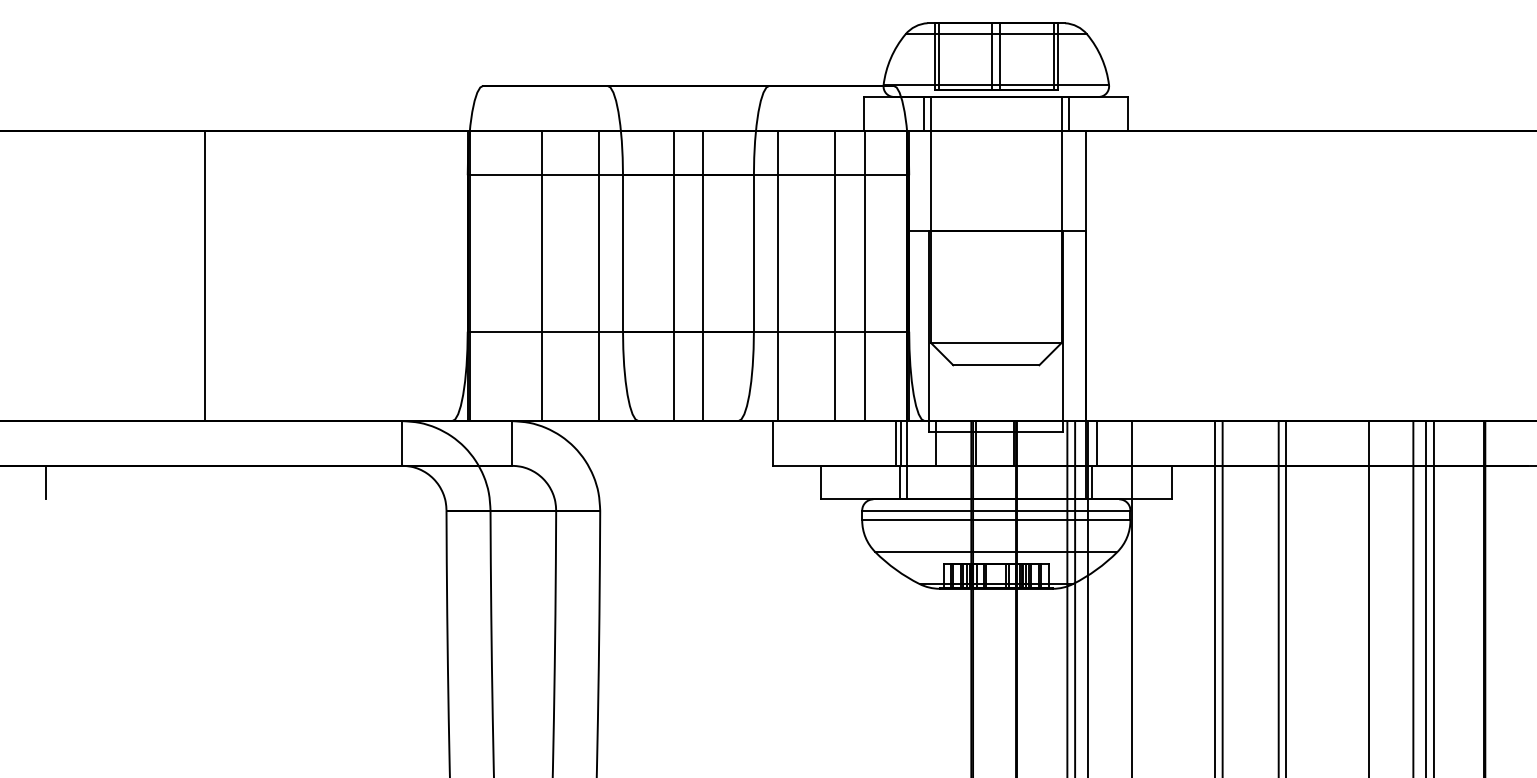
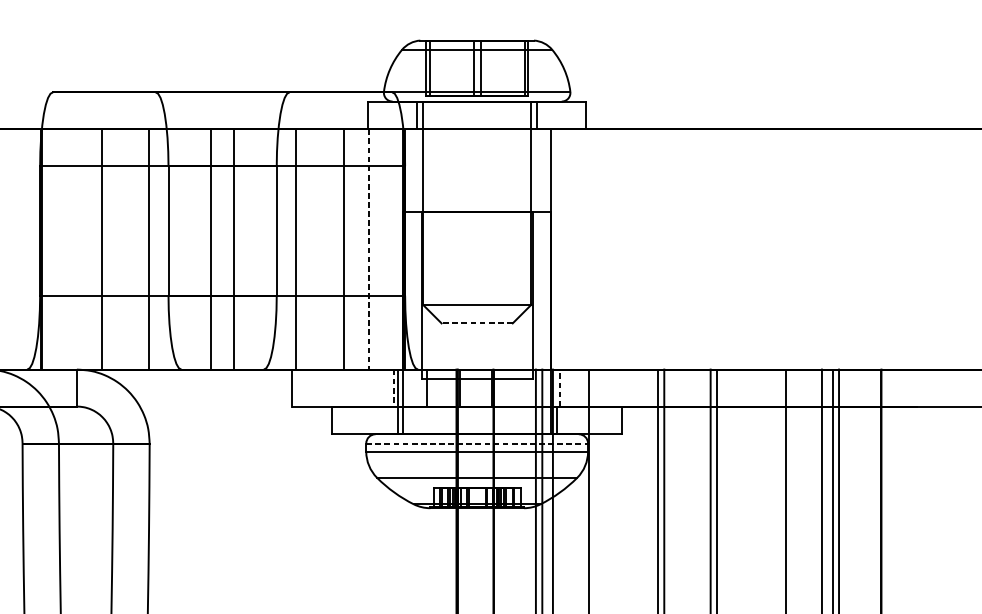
line: (865, 276) -> (369, 250), solid -> dashed
line: (995, 365) -> (476, 323), solid -> dashed
line: (895, 443) -> (393, 388), solid -> dashed
line: (1096, 443) -> (559, 388), solid -> dashed
line: (996, 510) -> (477, 443), solid -> dashed

